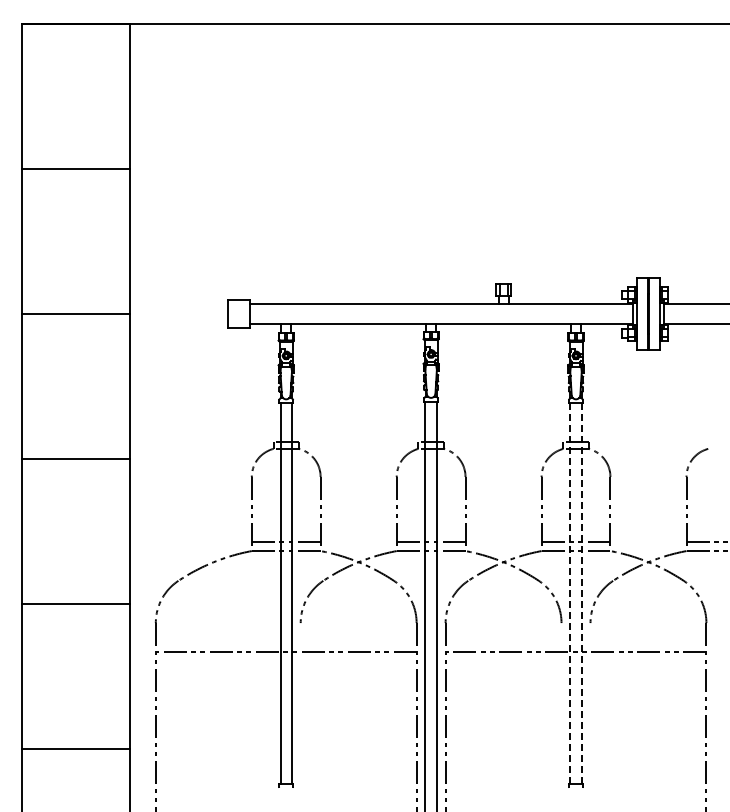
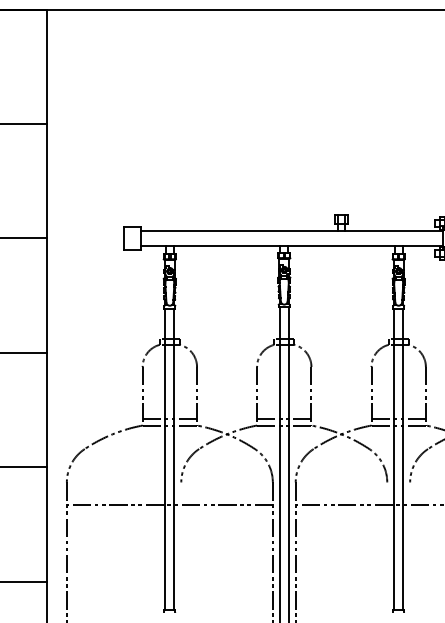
line: (570, 593) -> (394, 459), dashed -> solid
line: (581, 593) -> (403, 459), dashed -> solid

